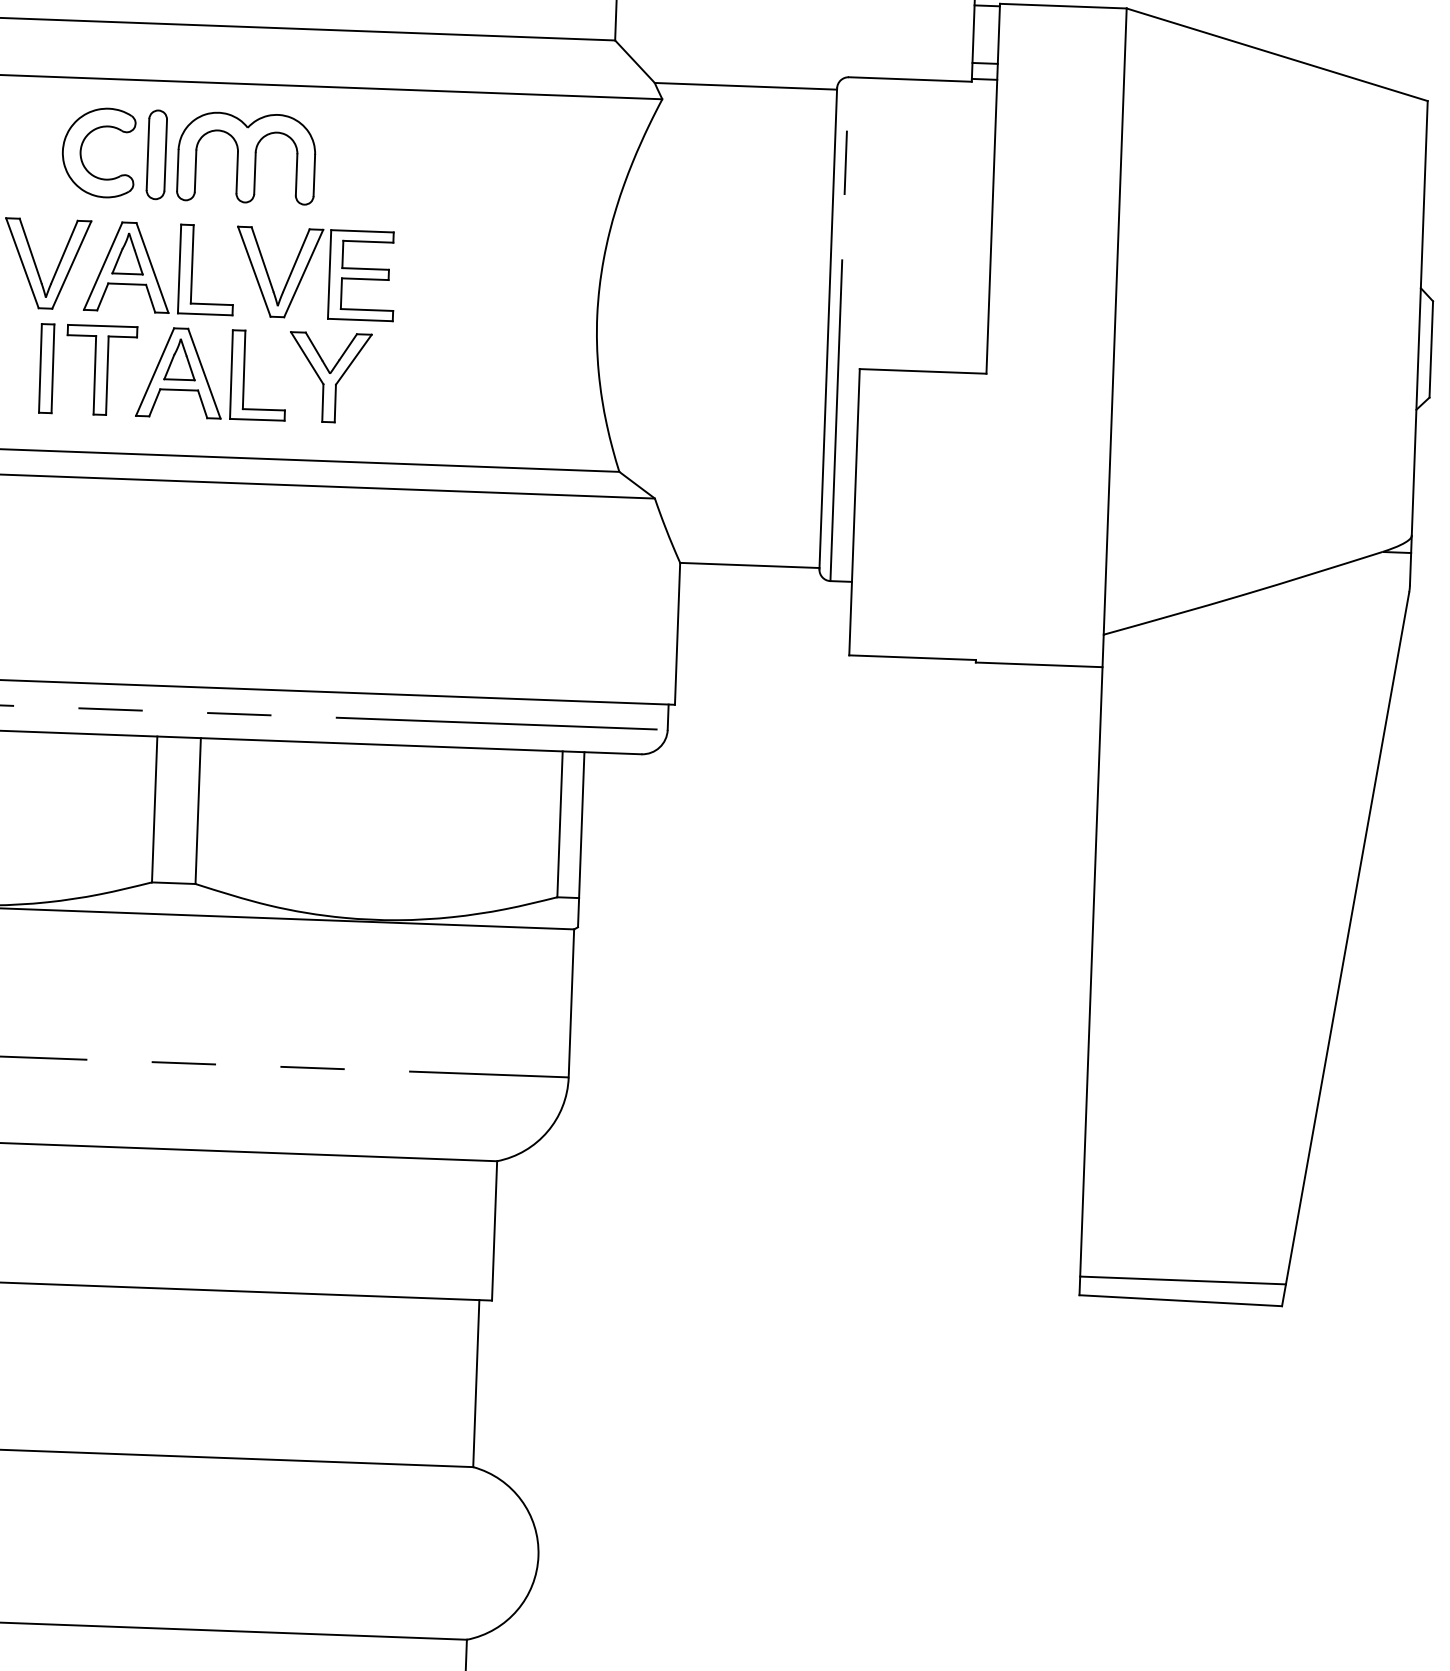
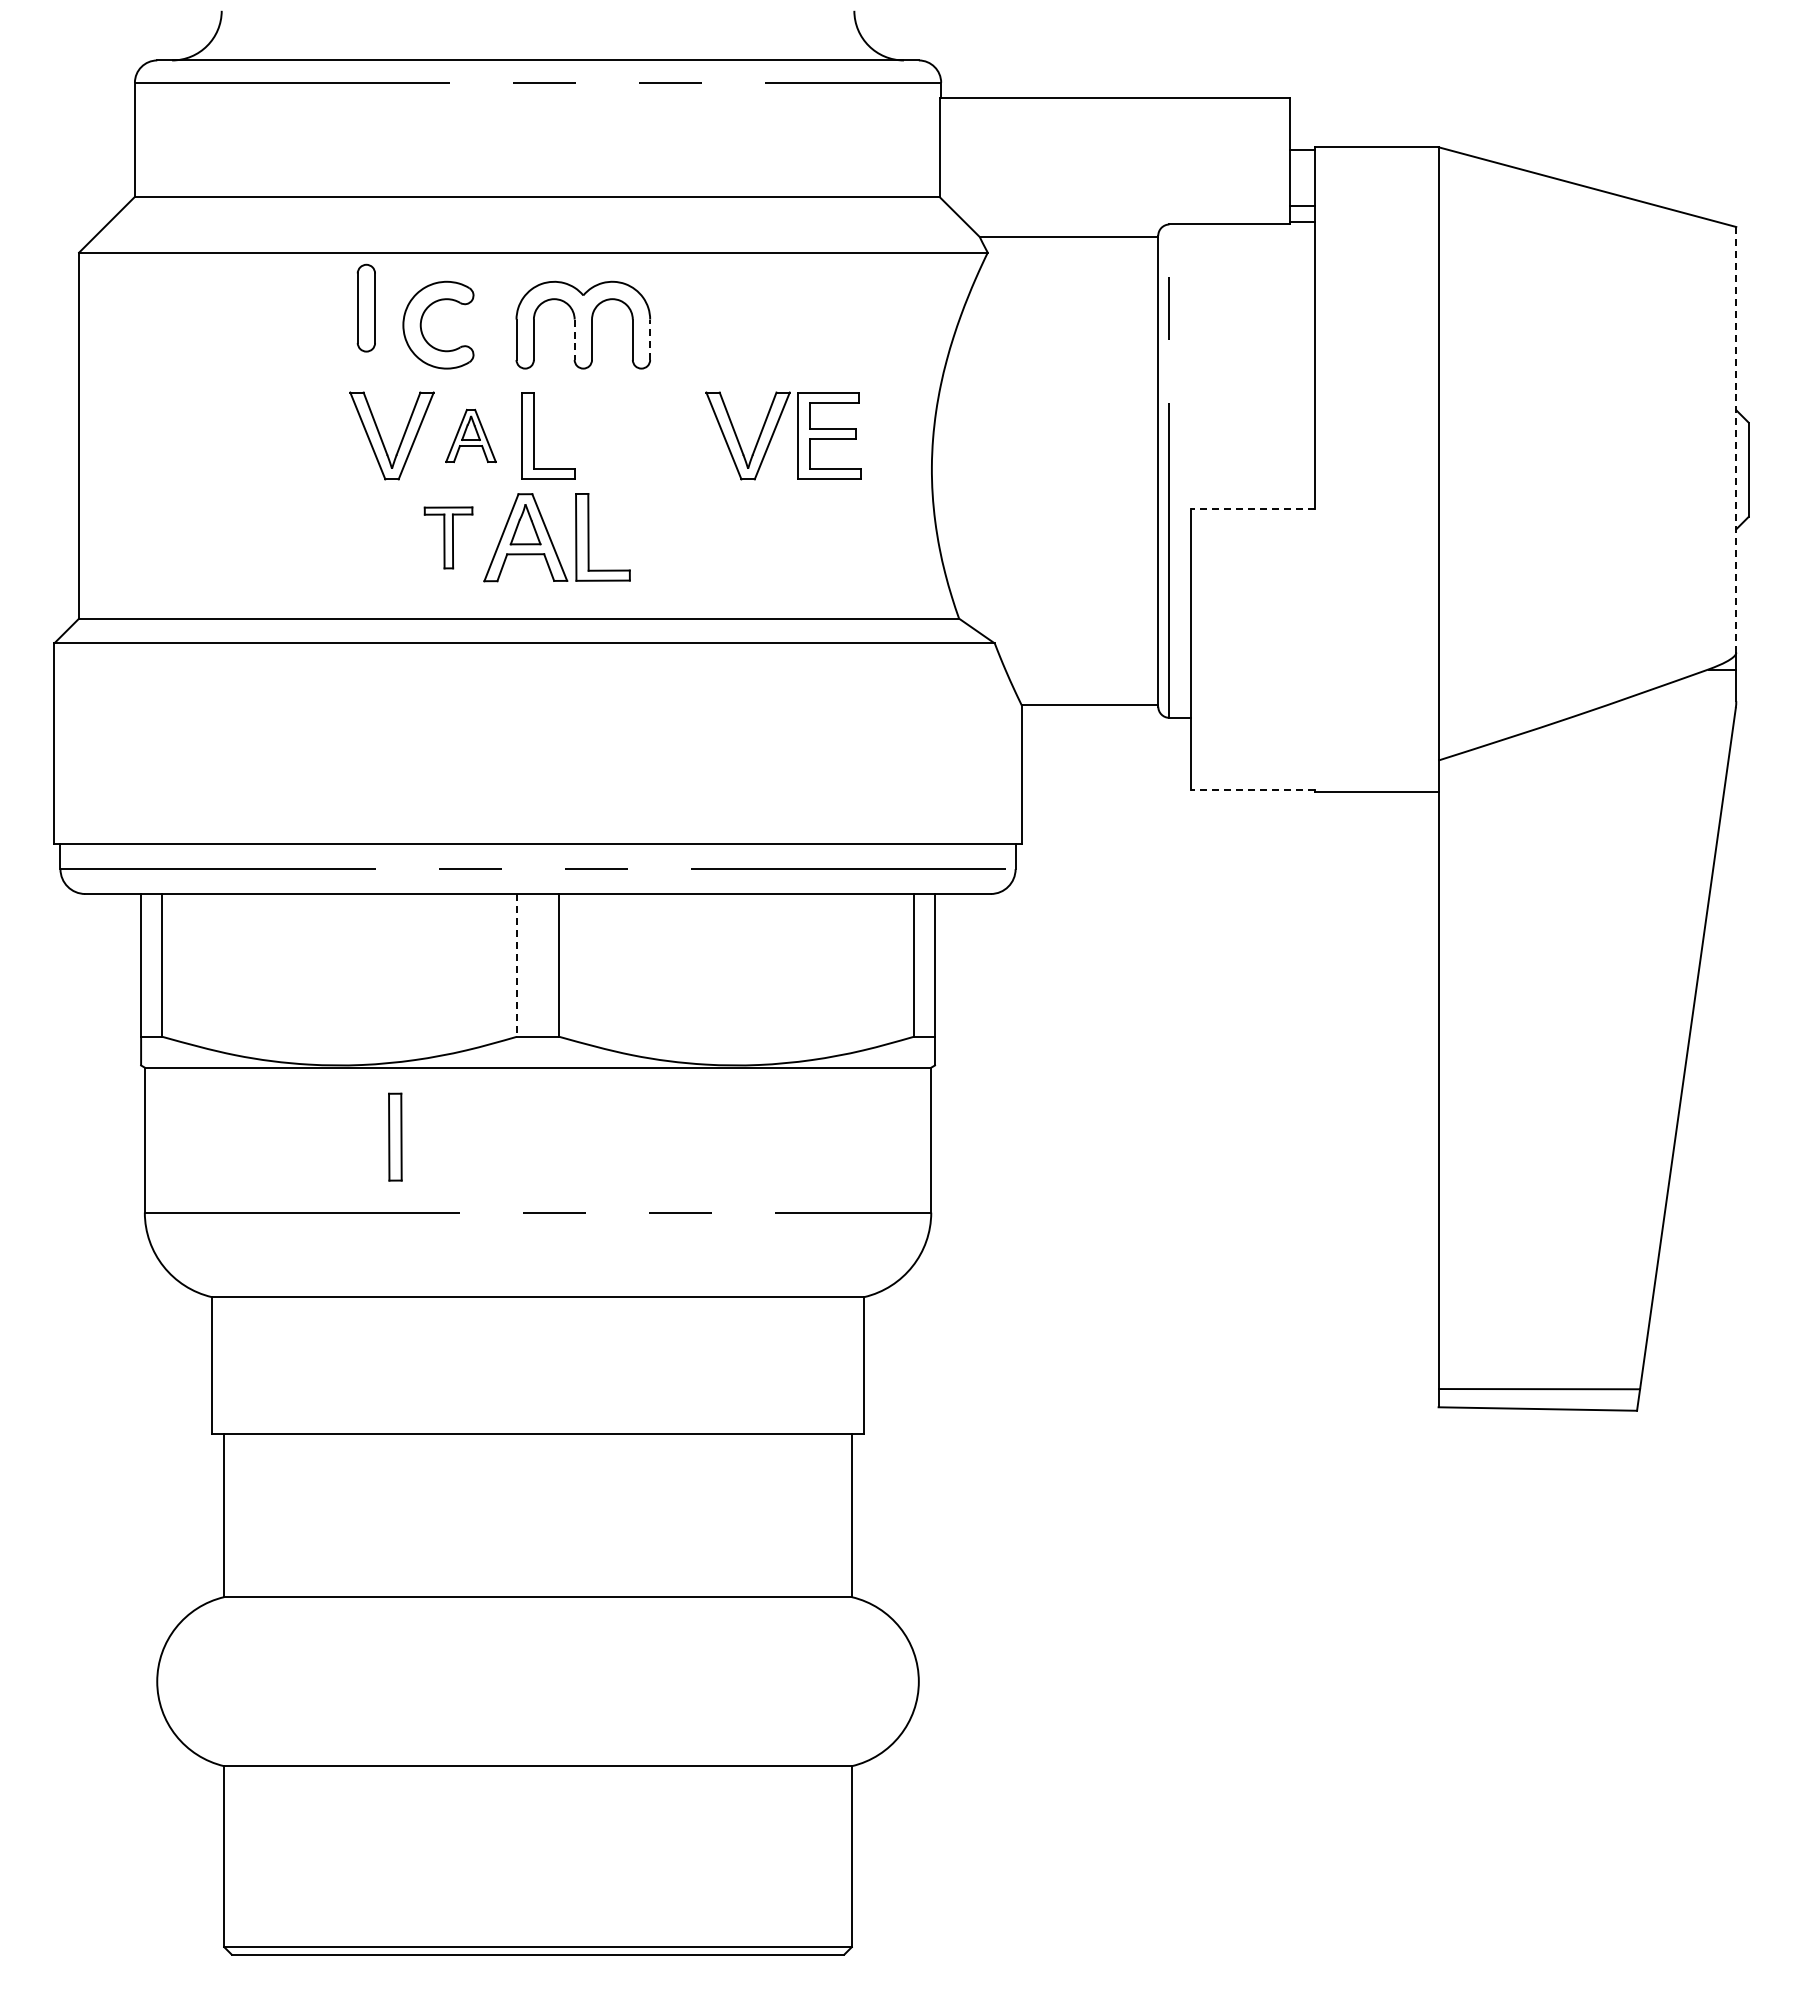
part: (155, 154) -> (365, 307), moved
line: (237, 173) -> (574, 340), solid -> dashed
line: (314, 175) -> (650, 339), solid -> dashed
part: (127, 266) -> (470, 435), size x0.6
part: (307, 269) -> (775, 431), moved
line: (1419, 318) -> (1736, 439), solid -> dashed
part: (46, 367) -> (395, 1136), moved
part: (100, 369) -> (448, 537), size x0.7
line: (923, 371) -> (1252, 509), solid -> dashed
part: (329, 377) -> (672, 536), removed
line: (912, 657) -> (1252, 789), solid -> dashed
line: (154, 809) -> (516, 965), solid -> dashed

